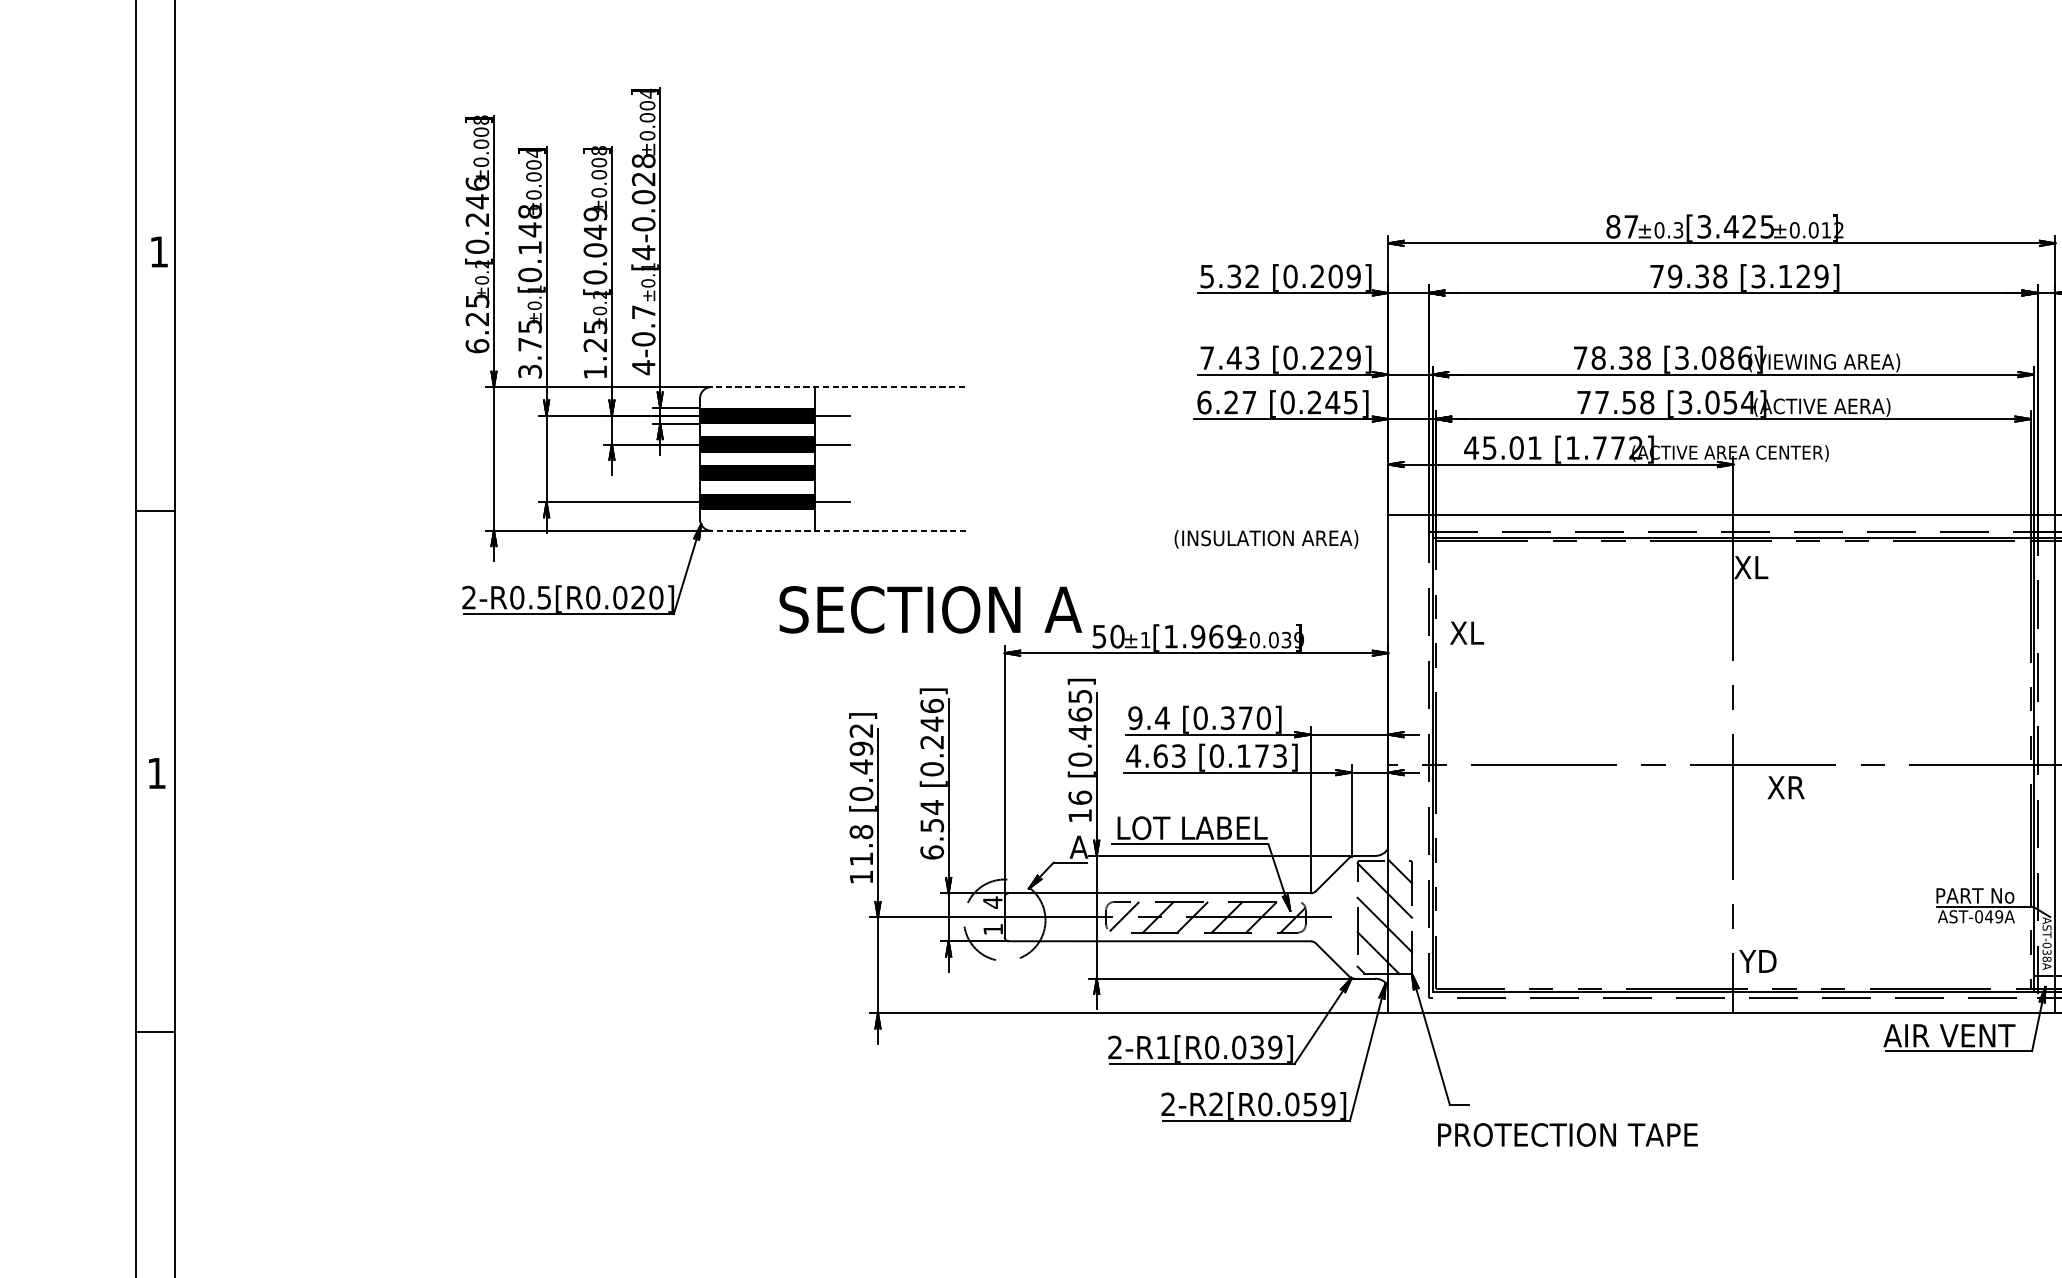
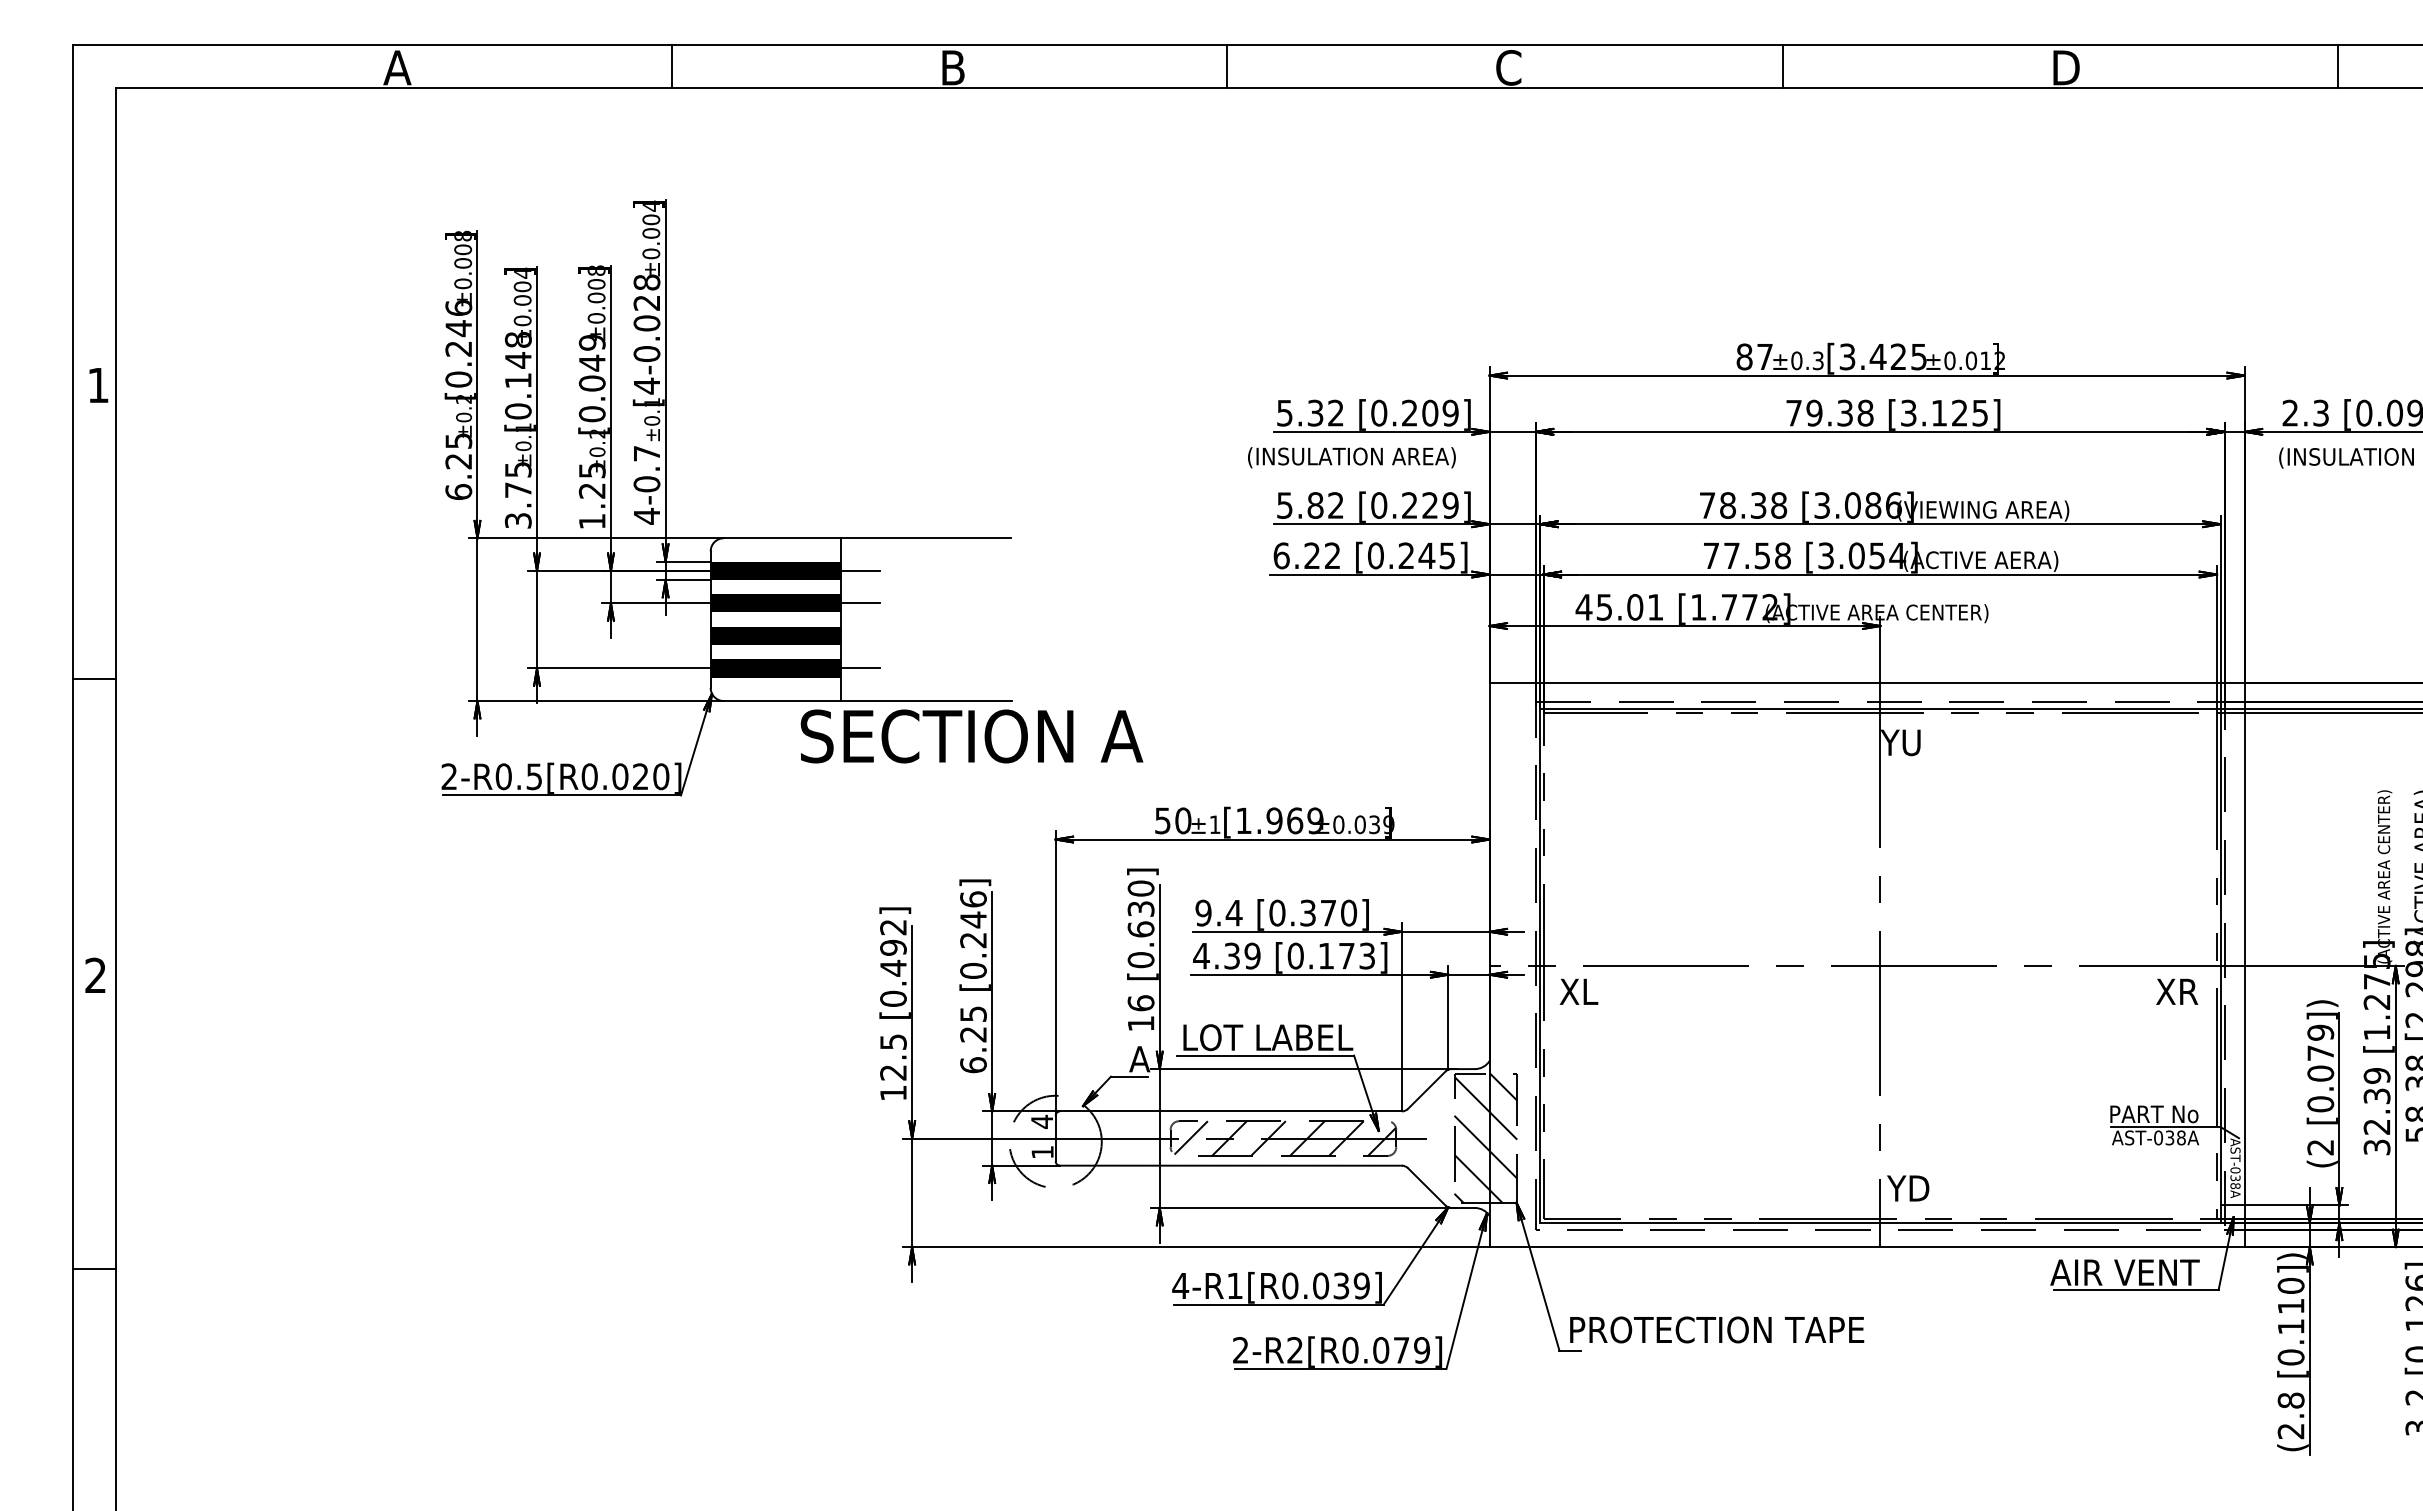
text: (1821, 275) -> (1980, 412), [3.129] -> [3.125]
text: (1229, 358) -> (1310, 505), 7.43 -> 5.82
line: (838, 387) -> (867, 538), dashed -> solid
text: (1249, 402) -> (1332, 555), 6.27 -> 6.22
line: (838, 531) -> (867, 701), dashed -> solid
text: (1266, 539) -> (1351, 457), moved
text: (1751, 567) -> (1900, 742), XL -> YU
text: (930, 609) -> (971, 736), moved
text: (1466, 632) -> (1578, 991), moved
text: (1079, 714) -> (1140, 909), [0.465] -> [0.630]
text: (1169, 755) -> (1242, 955), 4.63 -> 4.39
text: (156, 772) -> (95, 974), 1 -> 2
text: (1786, 787) -> (2177, 991), moved
text: (932, 815) -> (973, 1023), 6.54 -> 6.25
text: (861, 845) -> (893, 1057), 11.8 -> 12.5
text: (1994, 916) -> (2175, 1137), AST-049A -> AST-038A
text: (1115, 1047) -> (1180, 1285), 2-R1[R0.039] -> 4-R1[R0.039]
text: (1310, 1104) -> (1401, 1350), 2-R2[R0.059] -> 2-R2[R0.079]
text: (1568, 1134) -> (1717, 1329), moved

